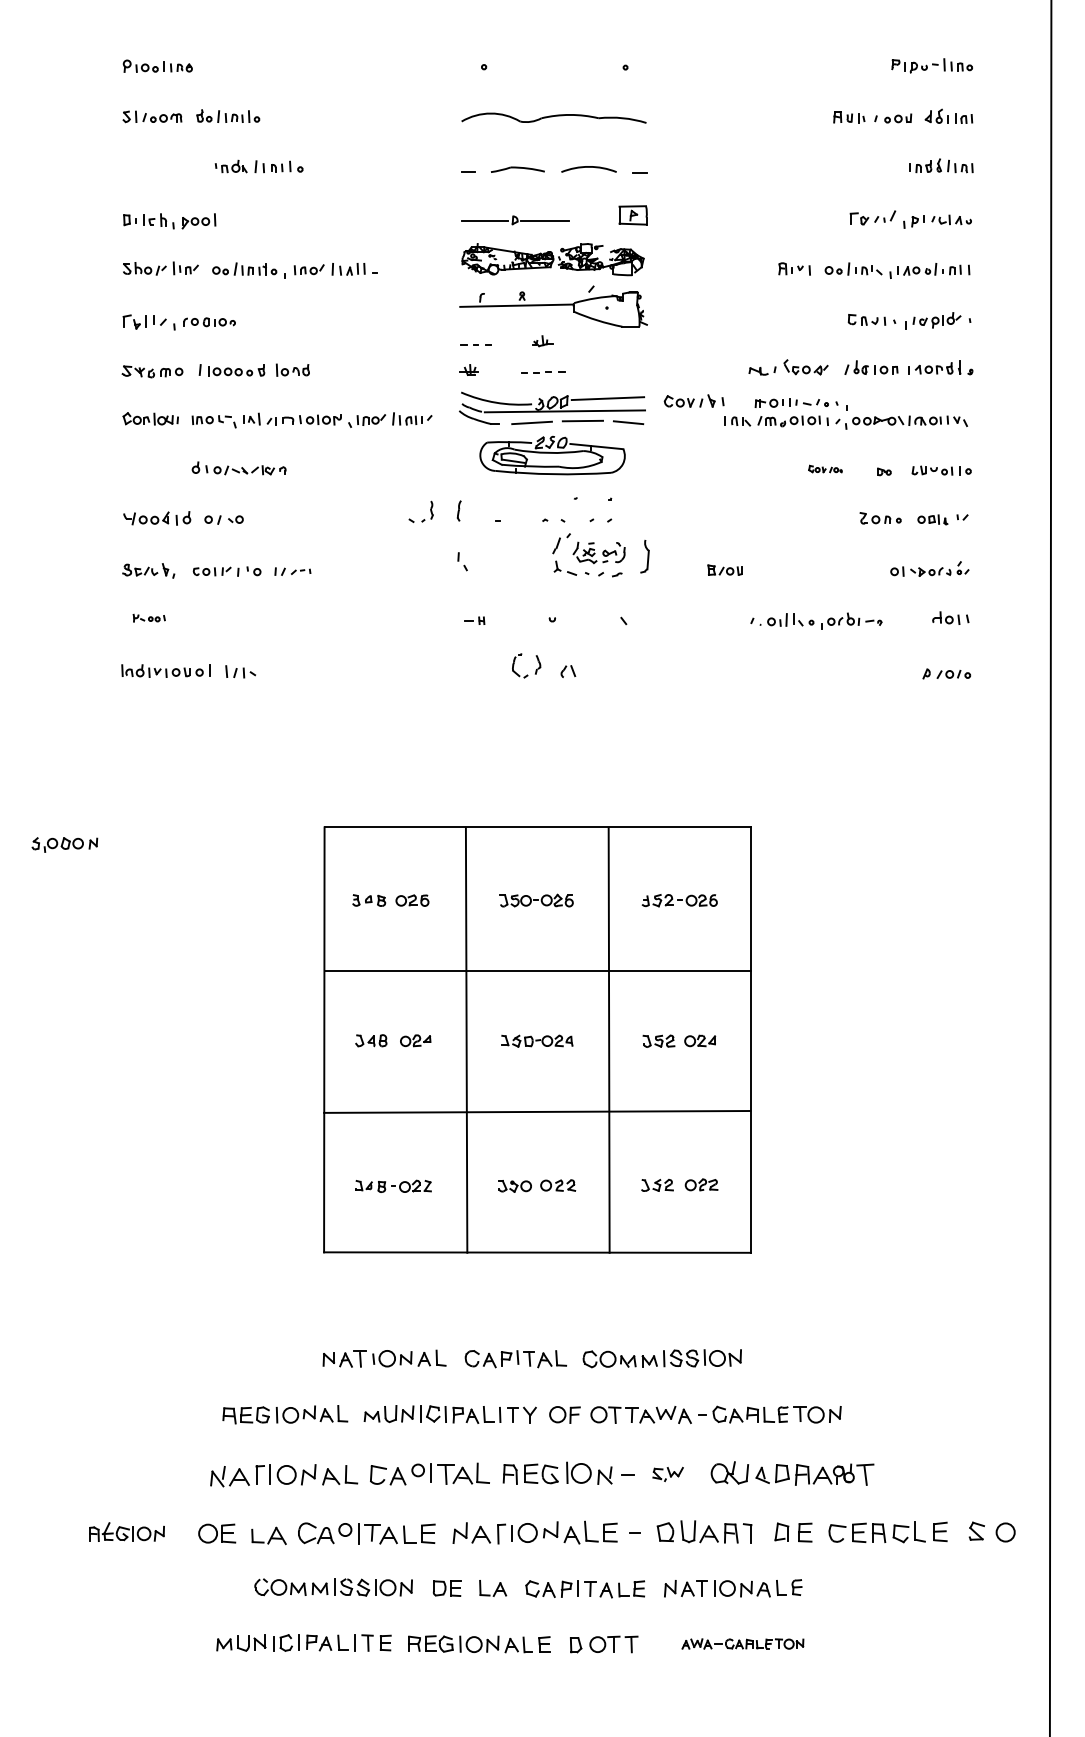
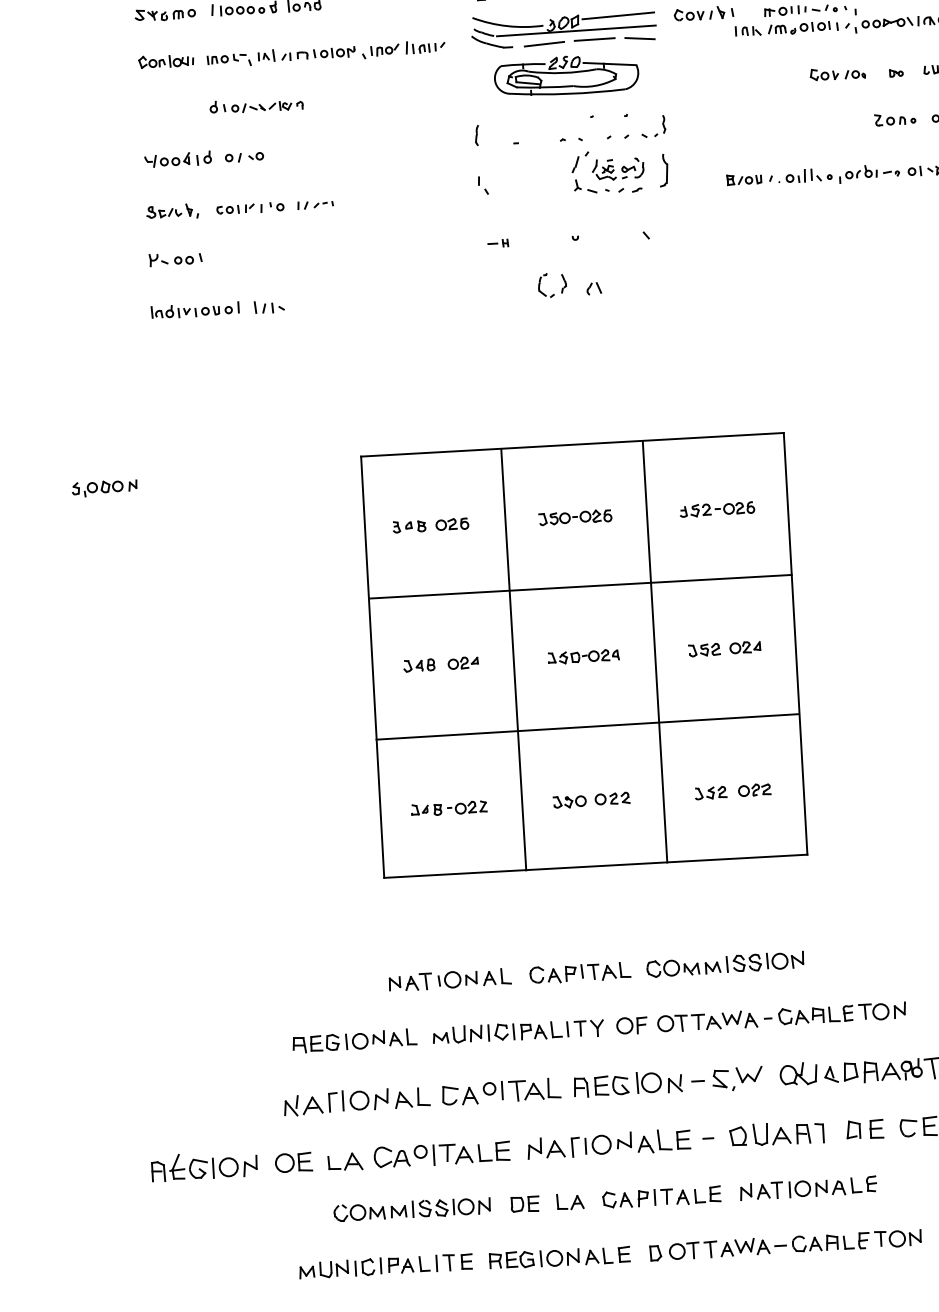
part: (825, 468) -> (837, 73), size x1.67
part: (423, 519) -> (656, 133), moved
part: (149, 617) -> (175, 258), size x1.67
part: (816, 620) -> (834, 174), moved
part: (667, 1474) -> (736, 1079), size x1.67
part: (126, 1531) -> (203, 1165), size x1.43
part: (742, 1643) -> (820, 1242), size x1.67

